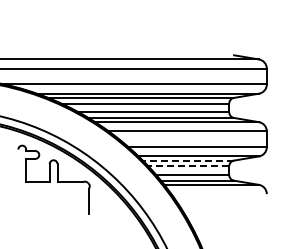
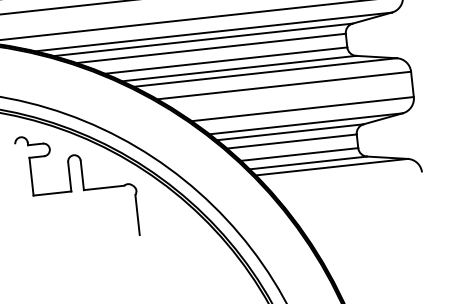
line: (188, 160) -> (290, 132), dashed -> solid
line: (188, 166) -> (291, 141), dashed -> solid

